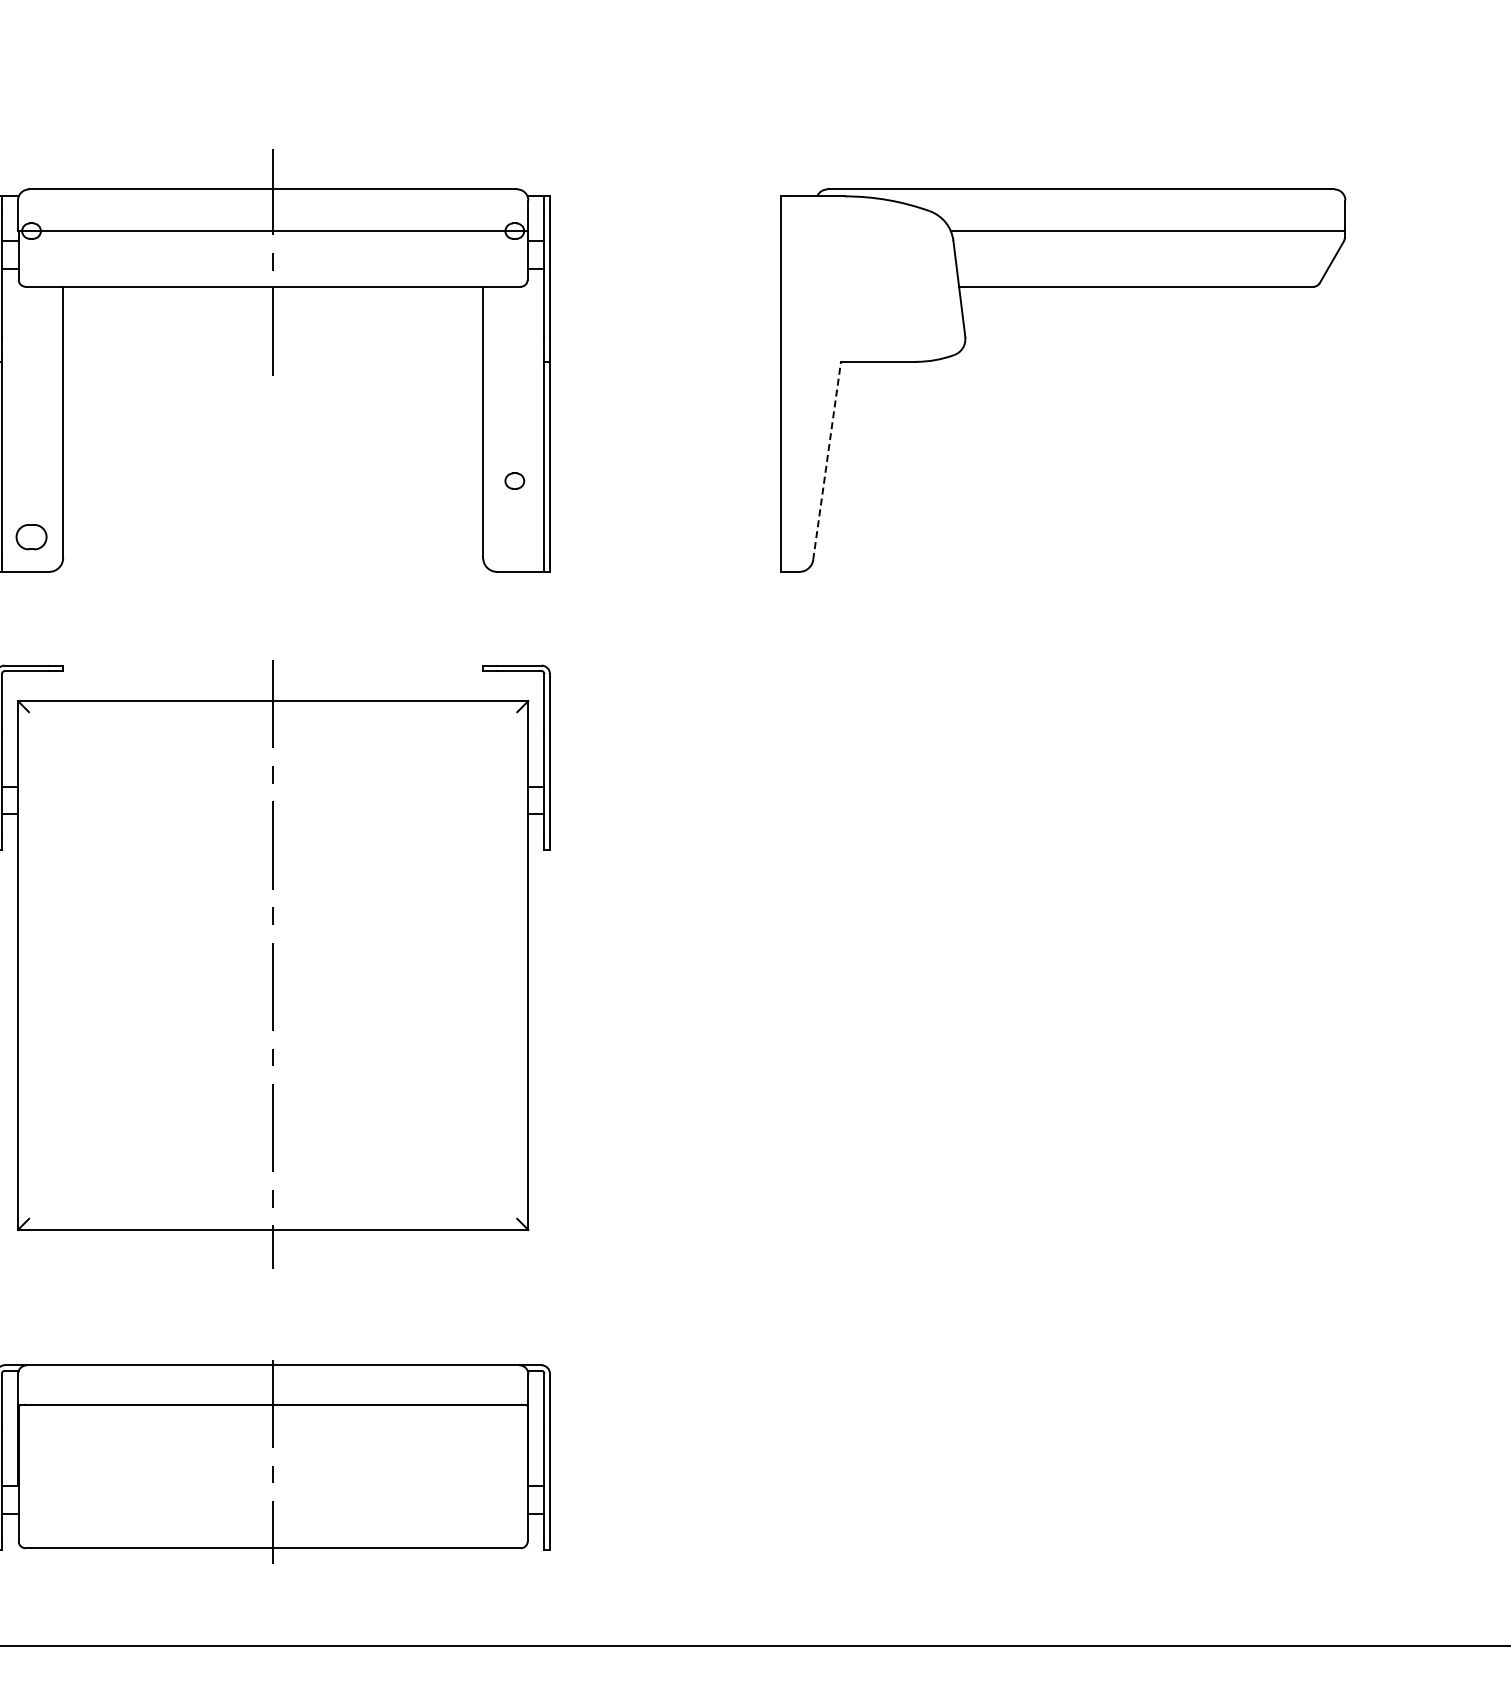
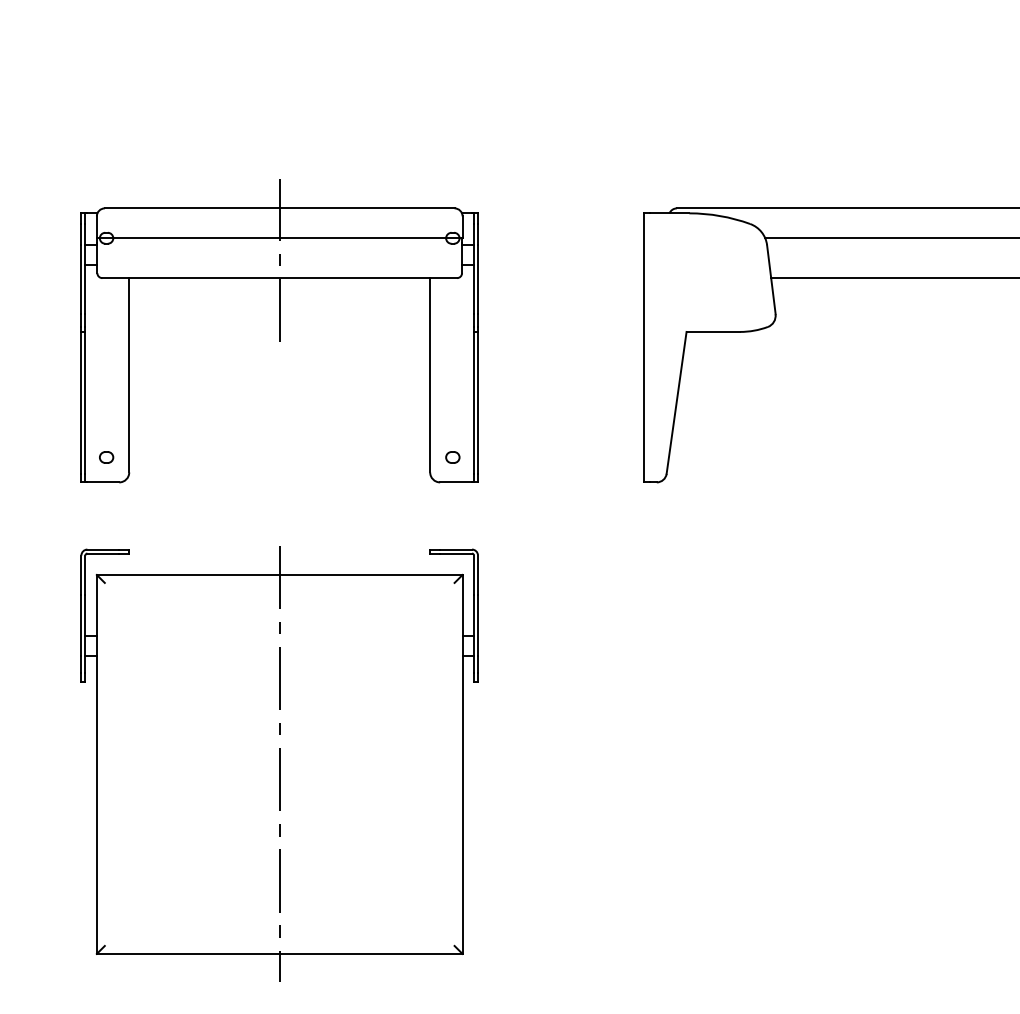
line: (827, 460) -> (676, 402), dashed -> solid
part: (514, 480) -> (452, 457), moved
part: (31, 536) -> (106, 457), size x0.62

